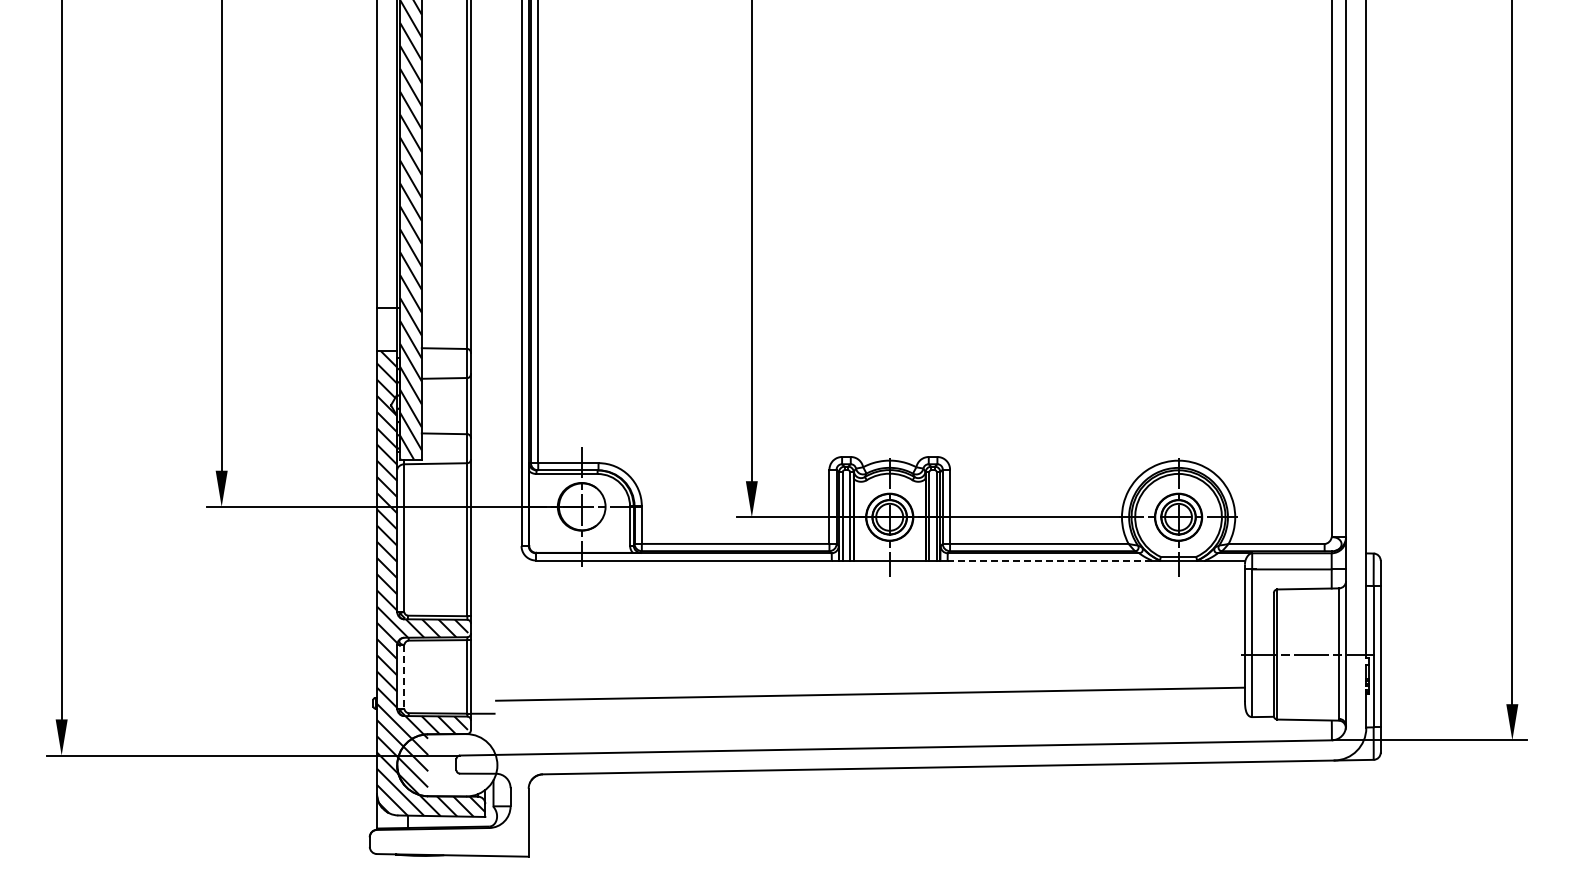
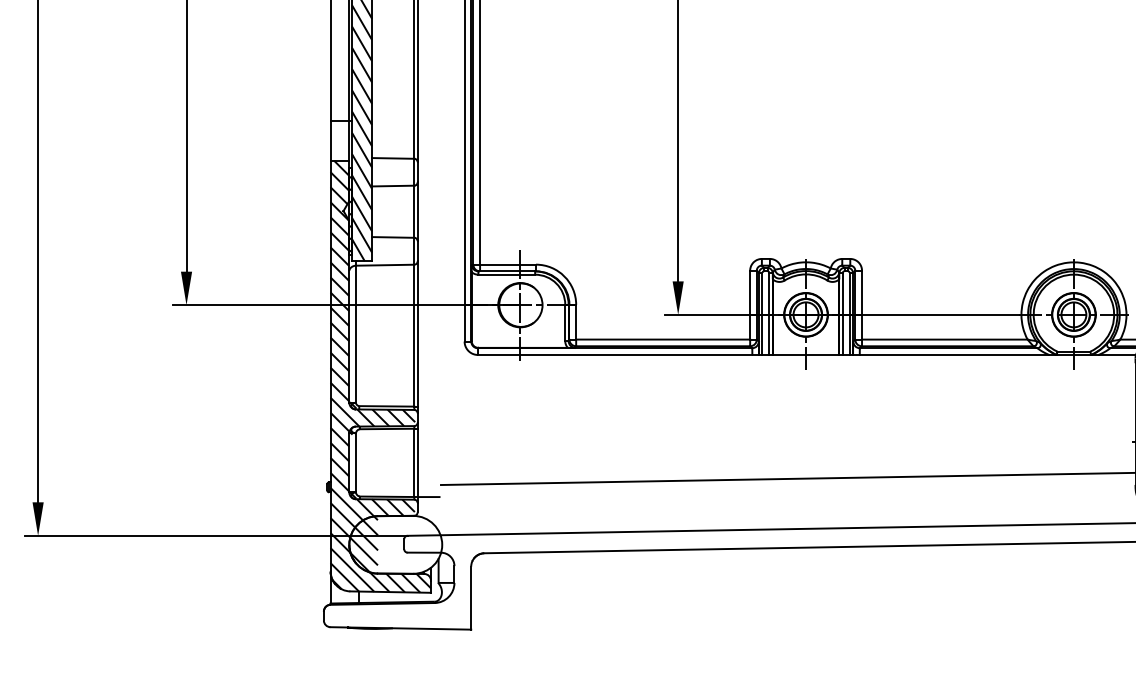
line: (1049, 560) -> (954, 354), dashed -> solid
line: (404, 676) -> (356, 462), dashed -> solid

